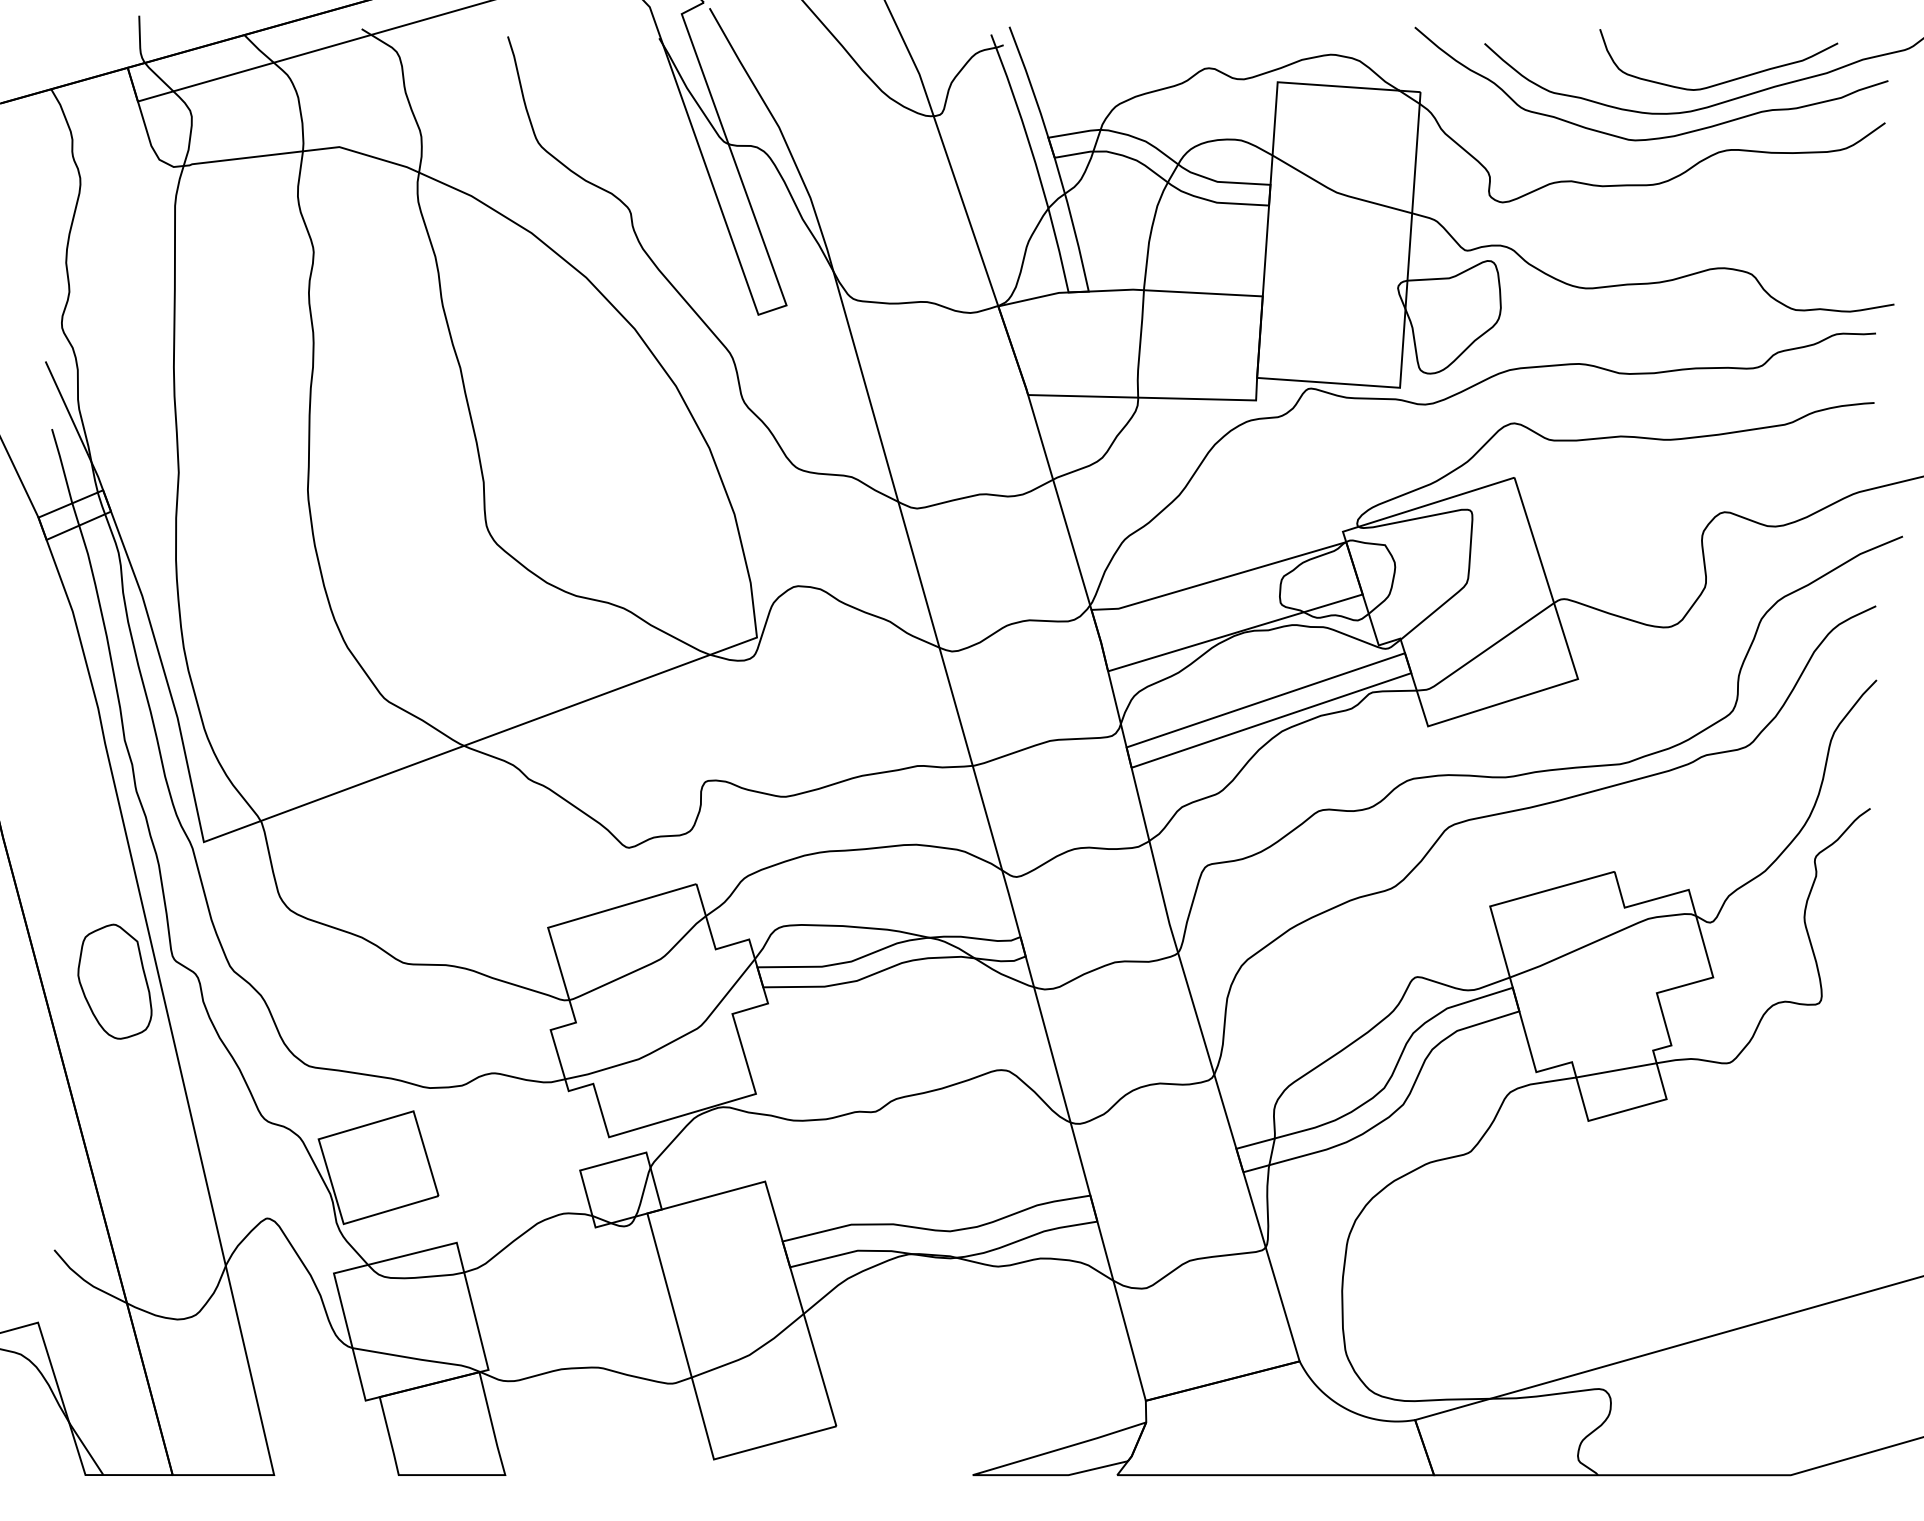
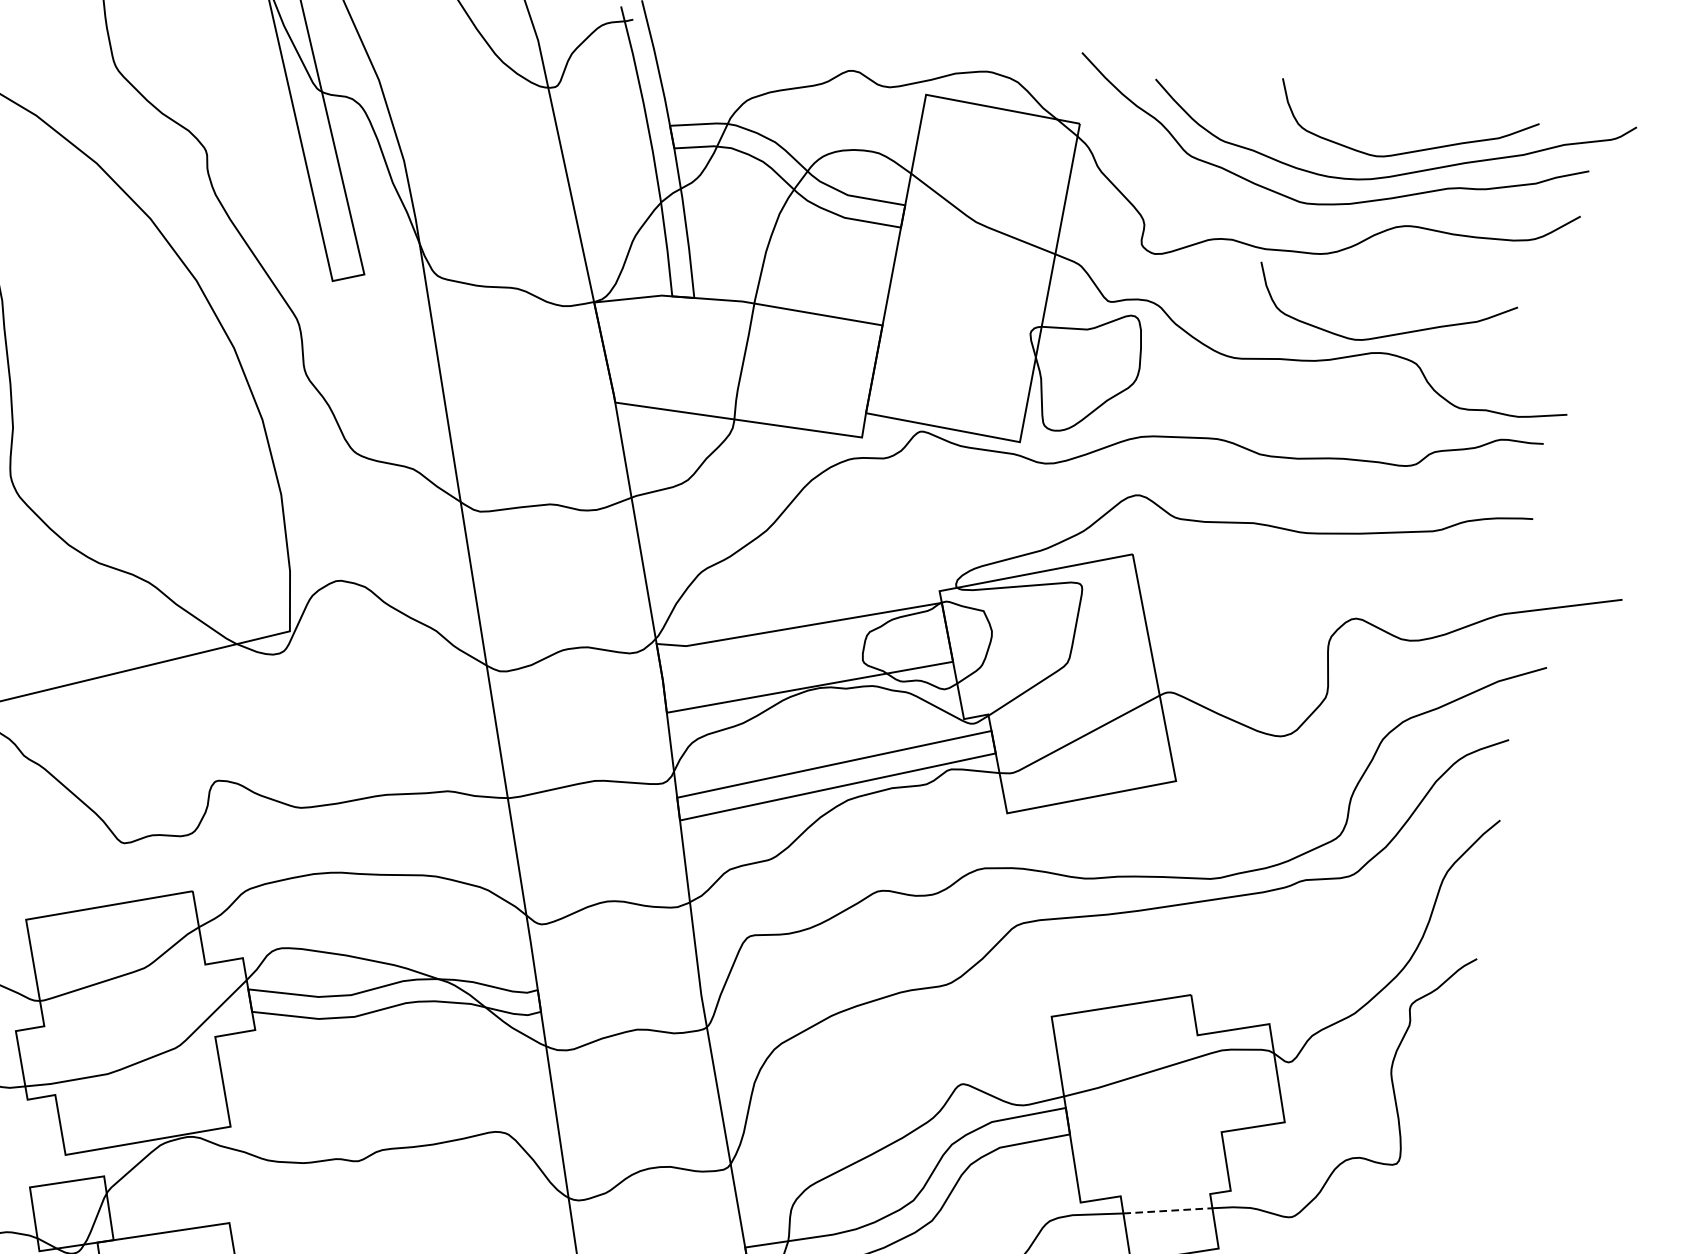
curve: (1724, 250) -> (1389, 334), added
line: (1616, 1070) -> (1167, 1210), solid -> dashed

